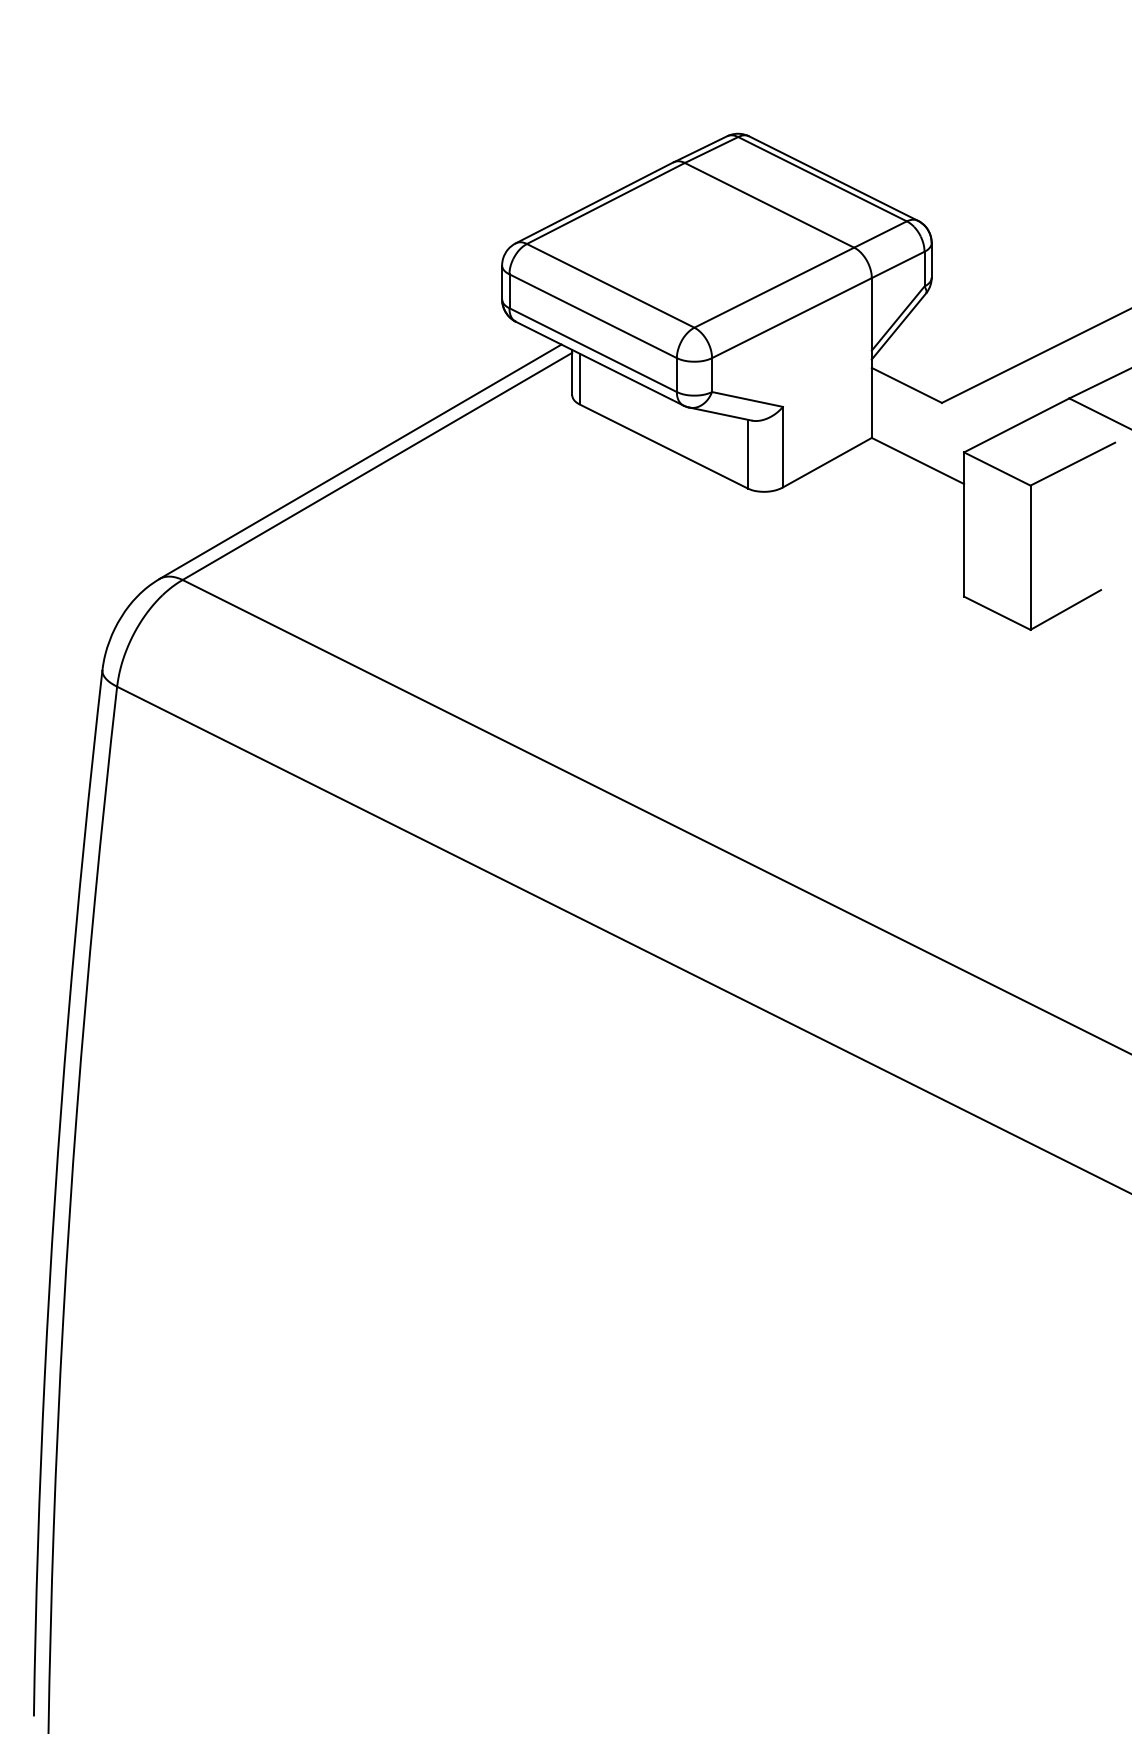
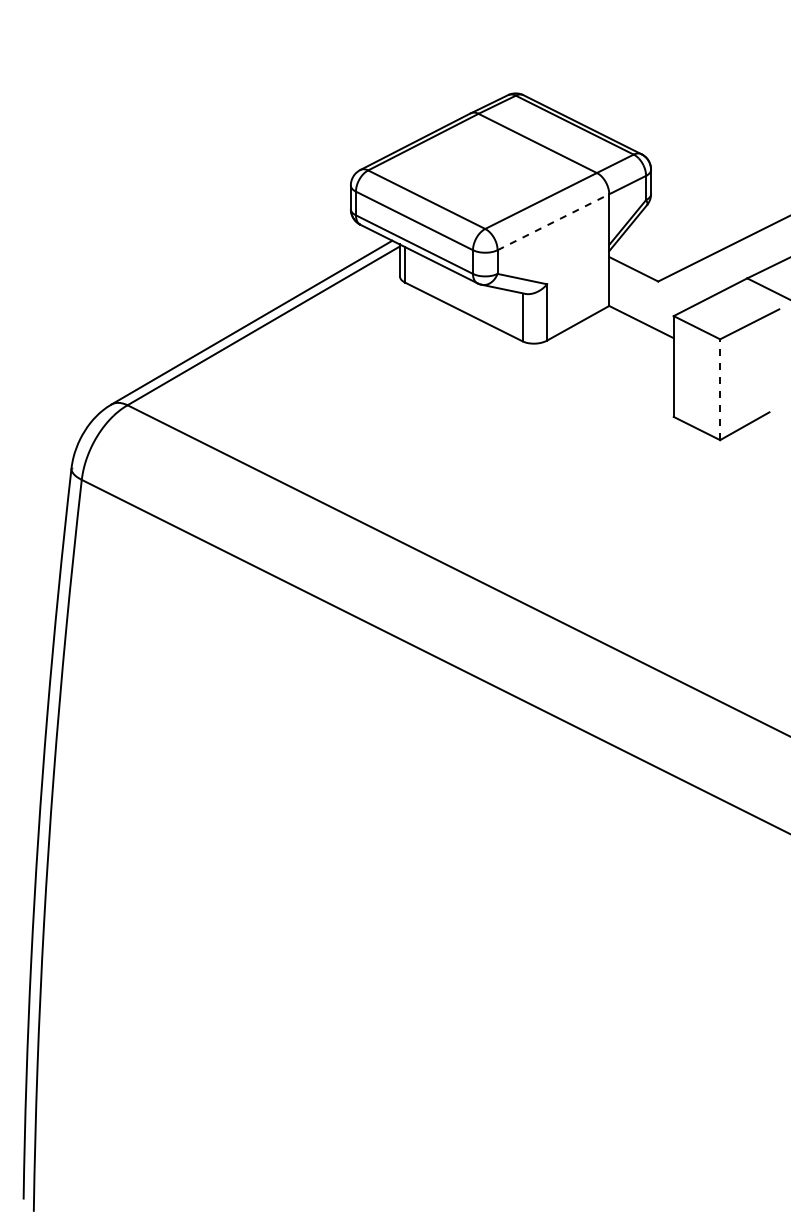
line: (792, 318) -> (553, 222), solid -> dashed
line: (1031, 557) -> (720, 389), solid -> dashed

